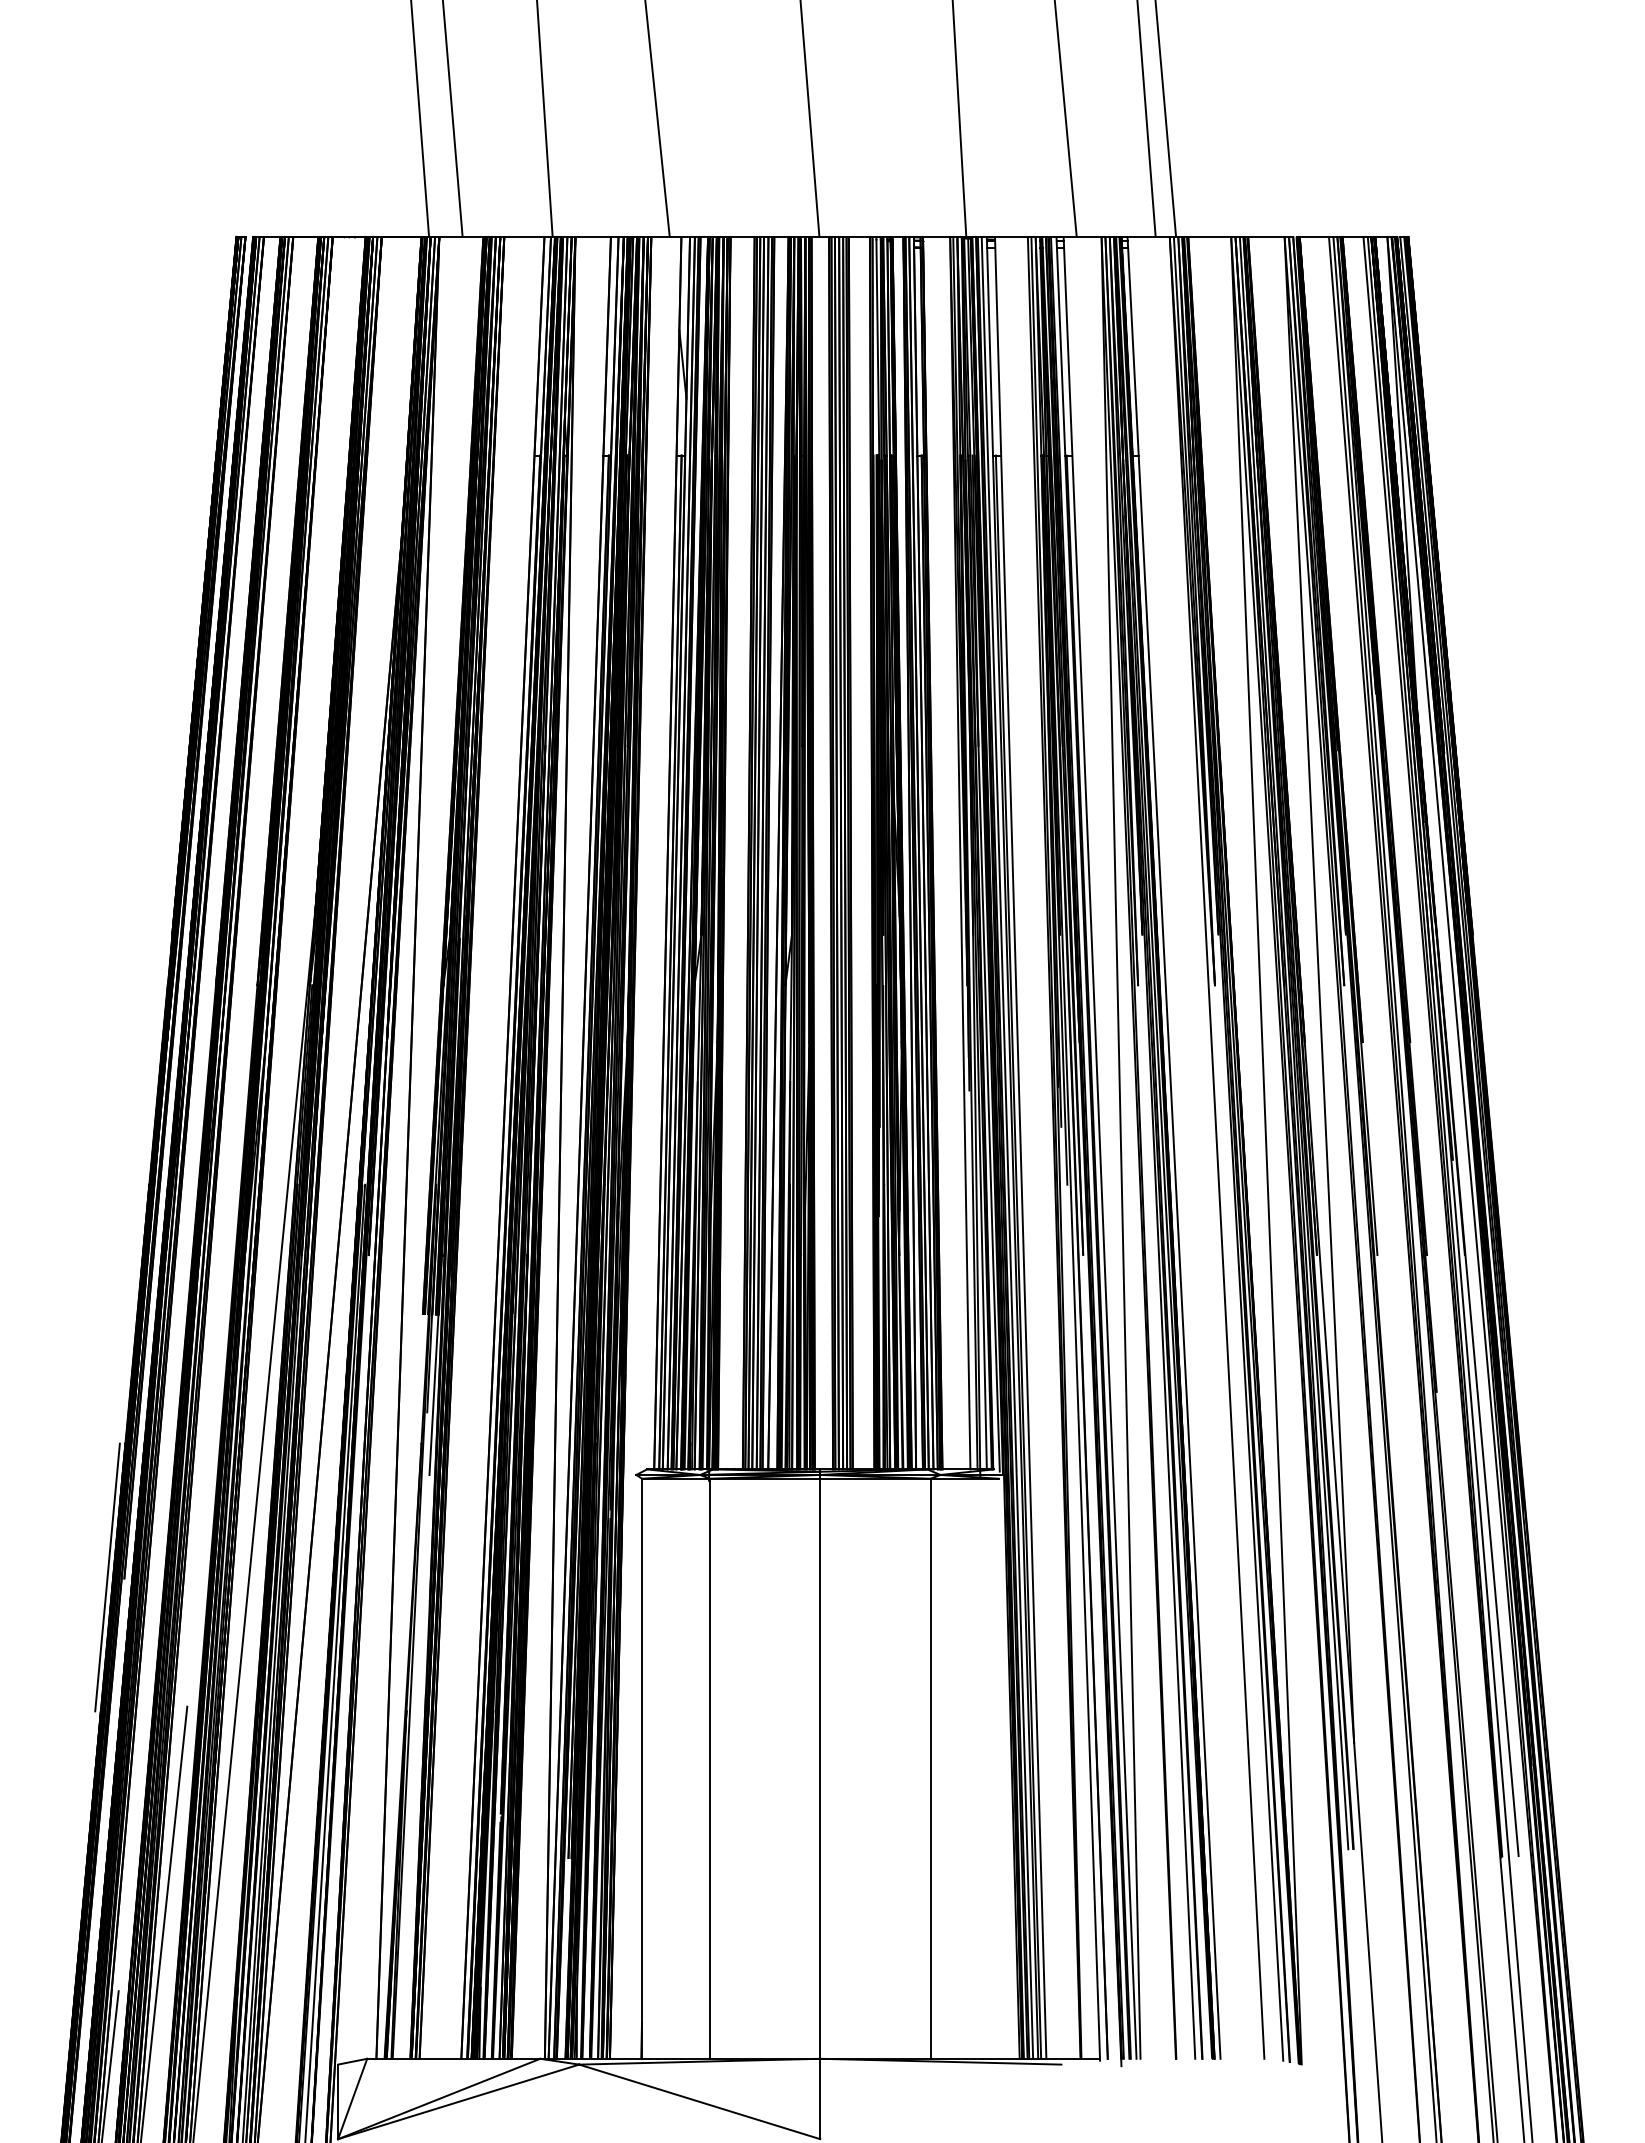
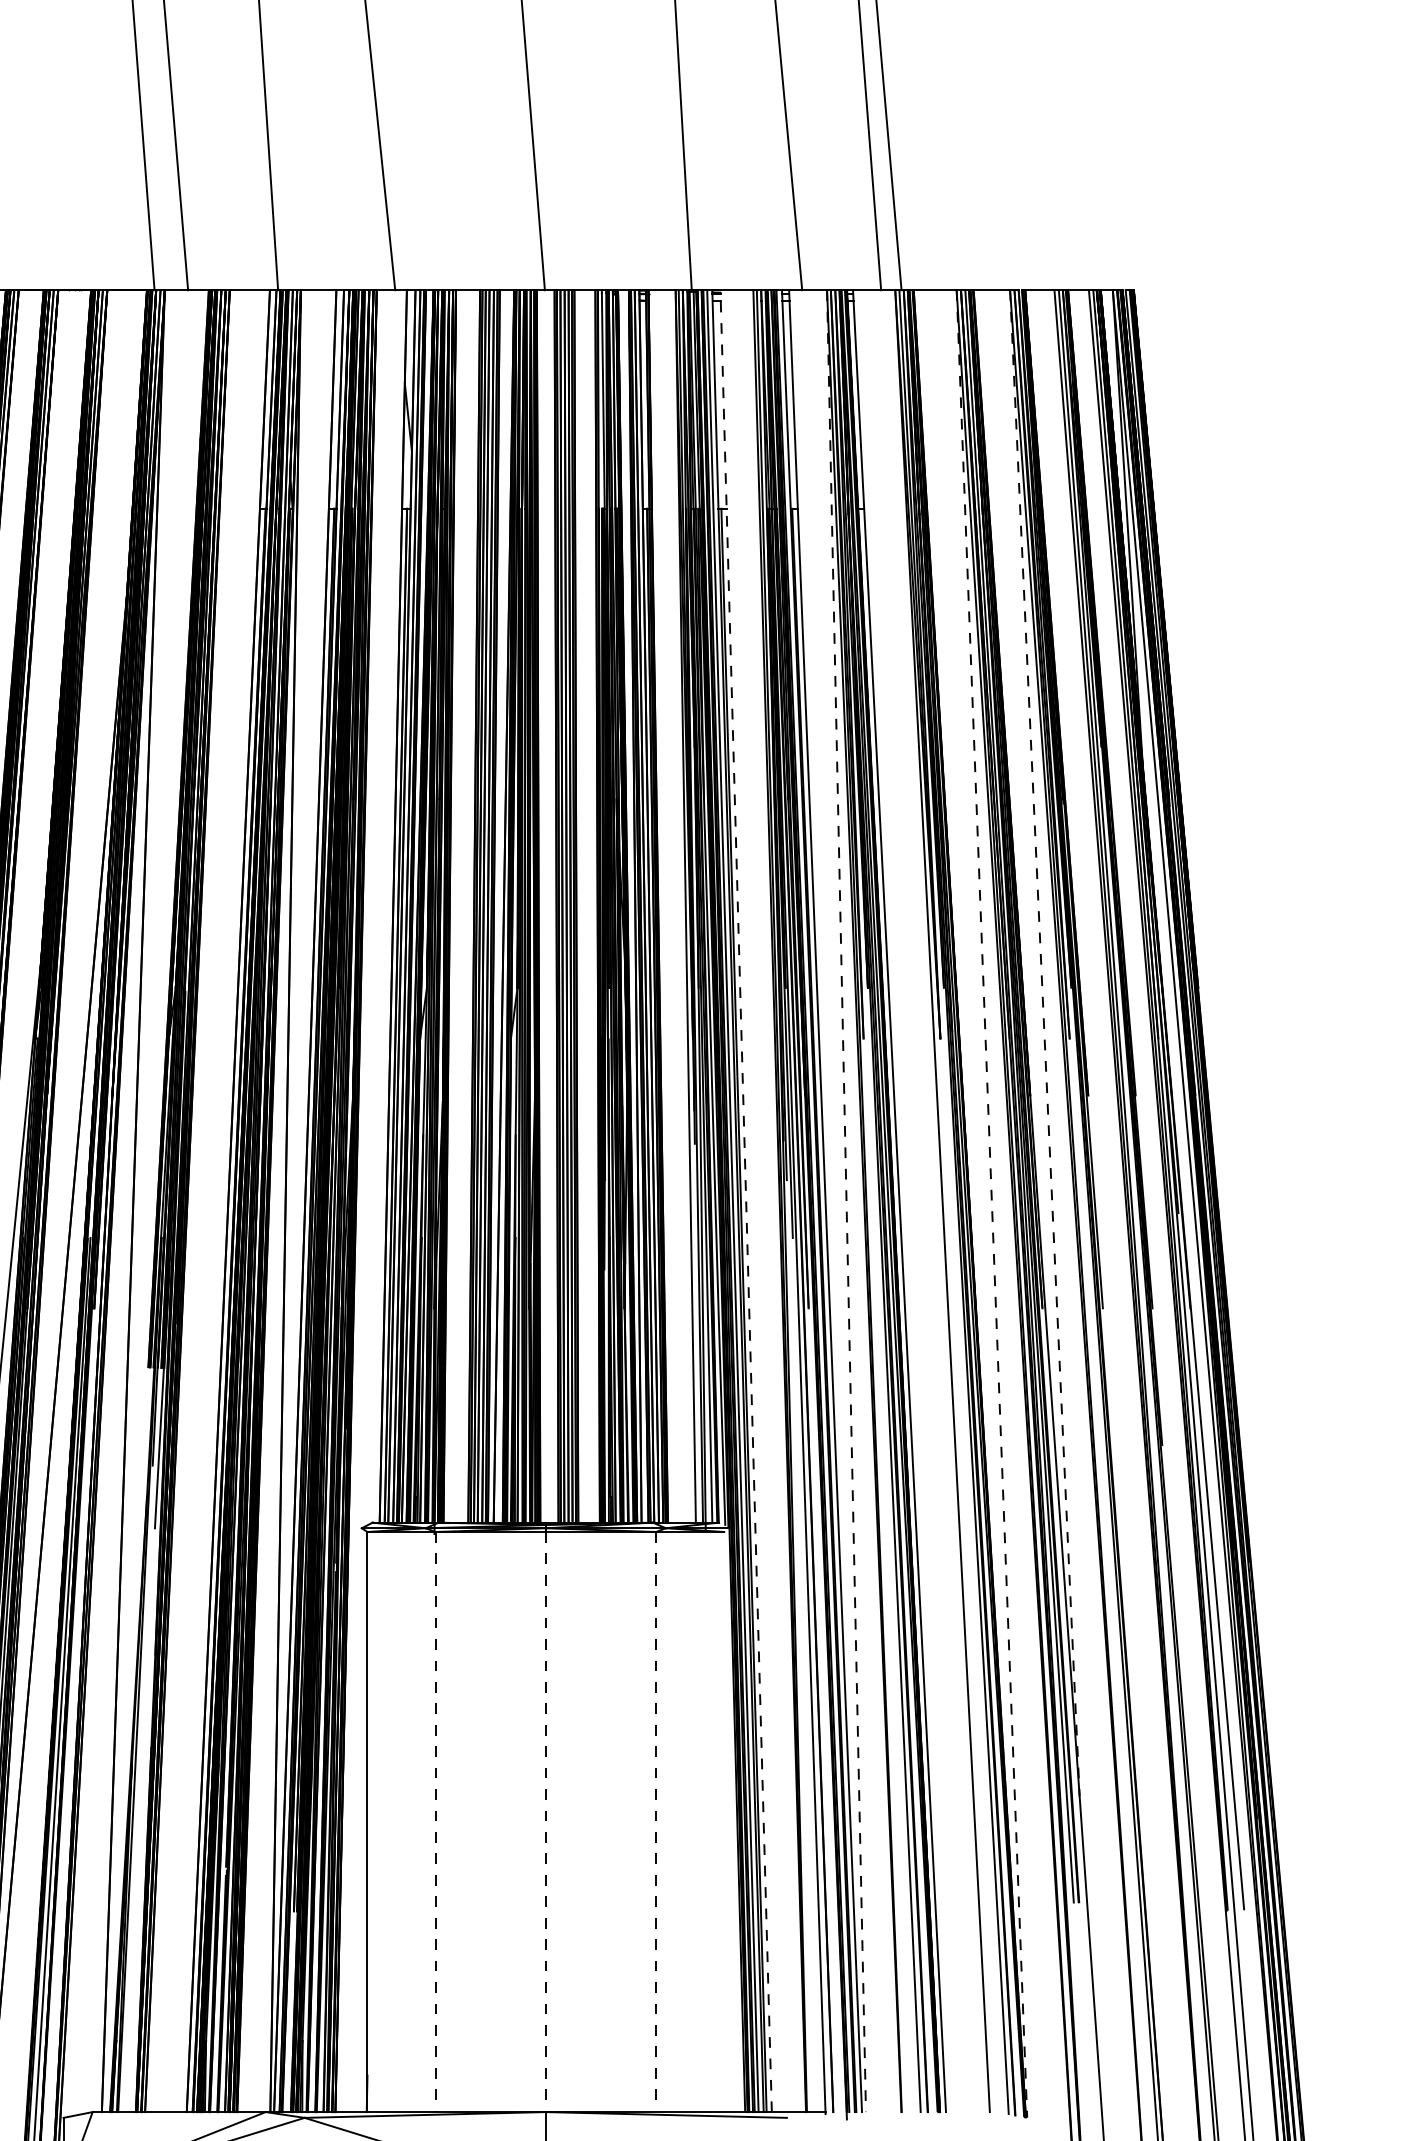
line: (1319, 990) -> (1044, 1043), solid -> dashed
line: (1020, 1147) -> (745, 1200), solid -> dashed
line: (1121, 1148) -> (846, 1201), solid -> dashed
line: (1266, 1151) -> (991, 1204), solid -> dashed
line: (710, 1769) -> (435, 1822), solid -> dashed
line: (820, 1769) -> (545, 1822), solid -> dashed
line: (930, 1769) -> (655, 1822), solid -> dashed

